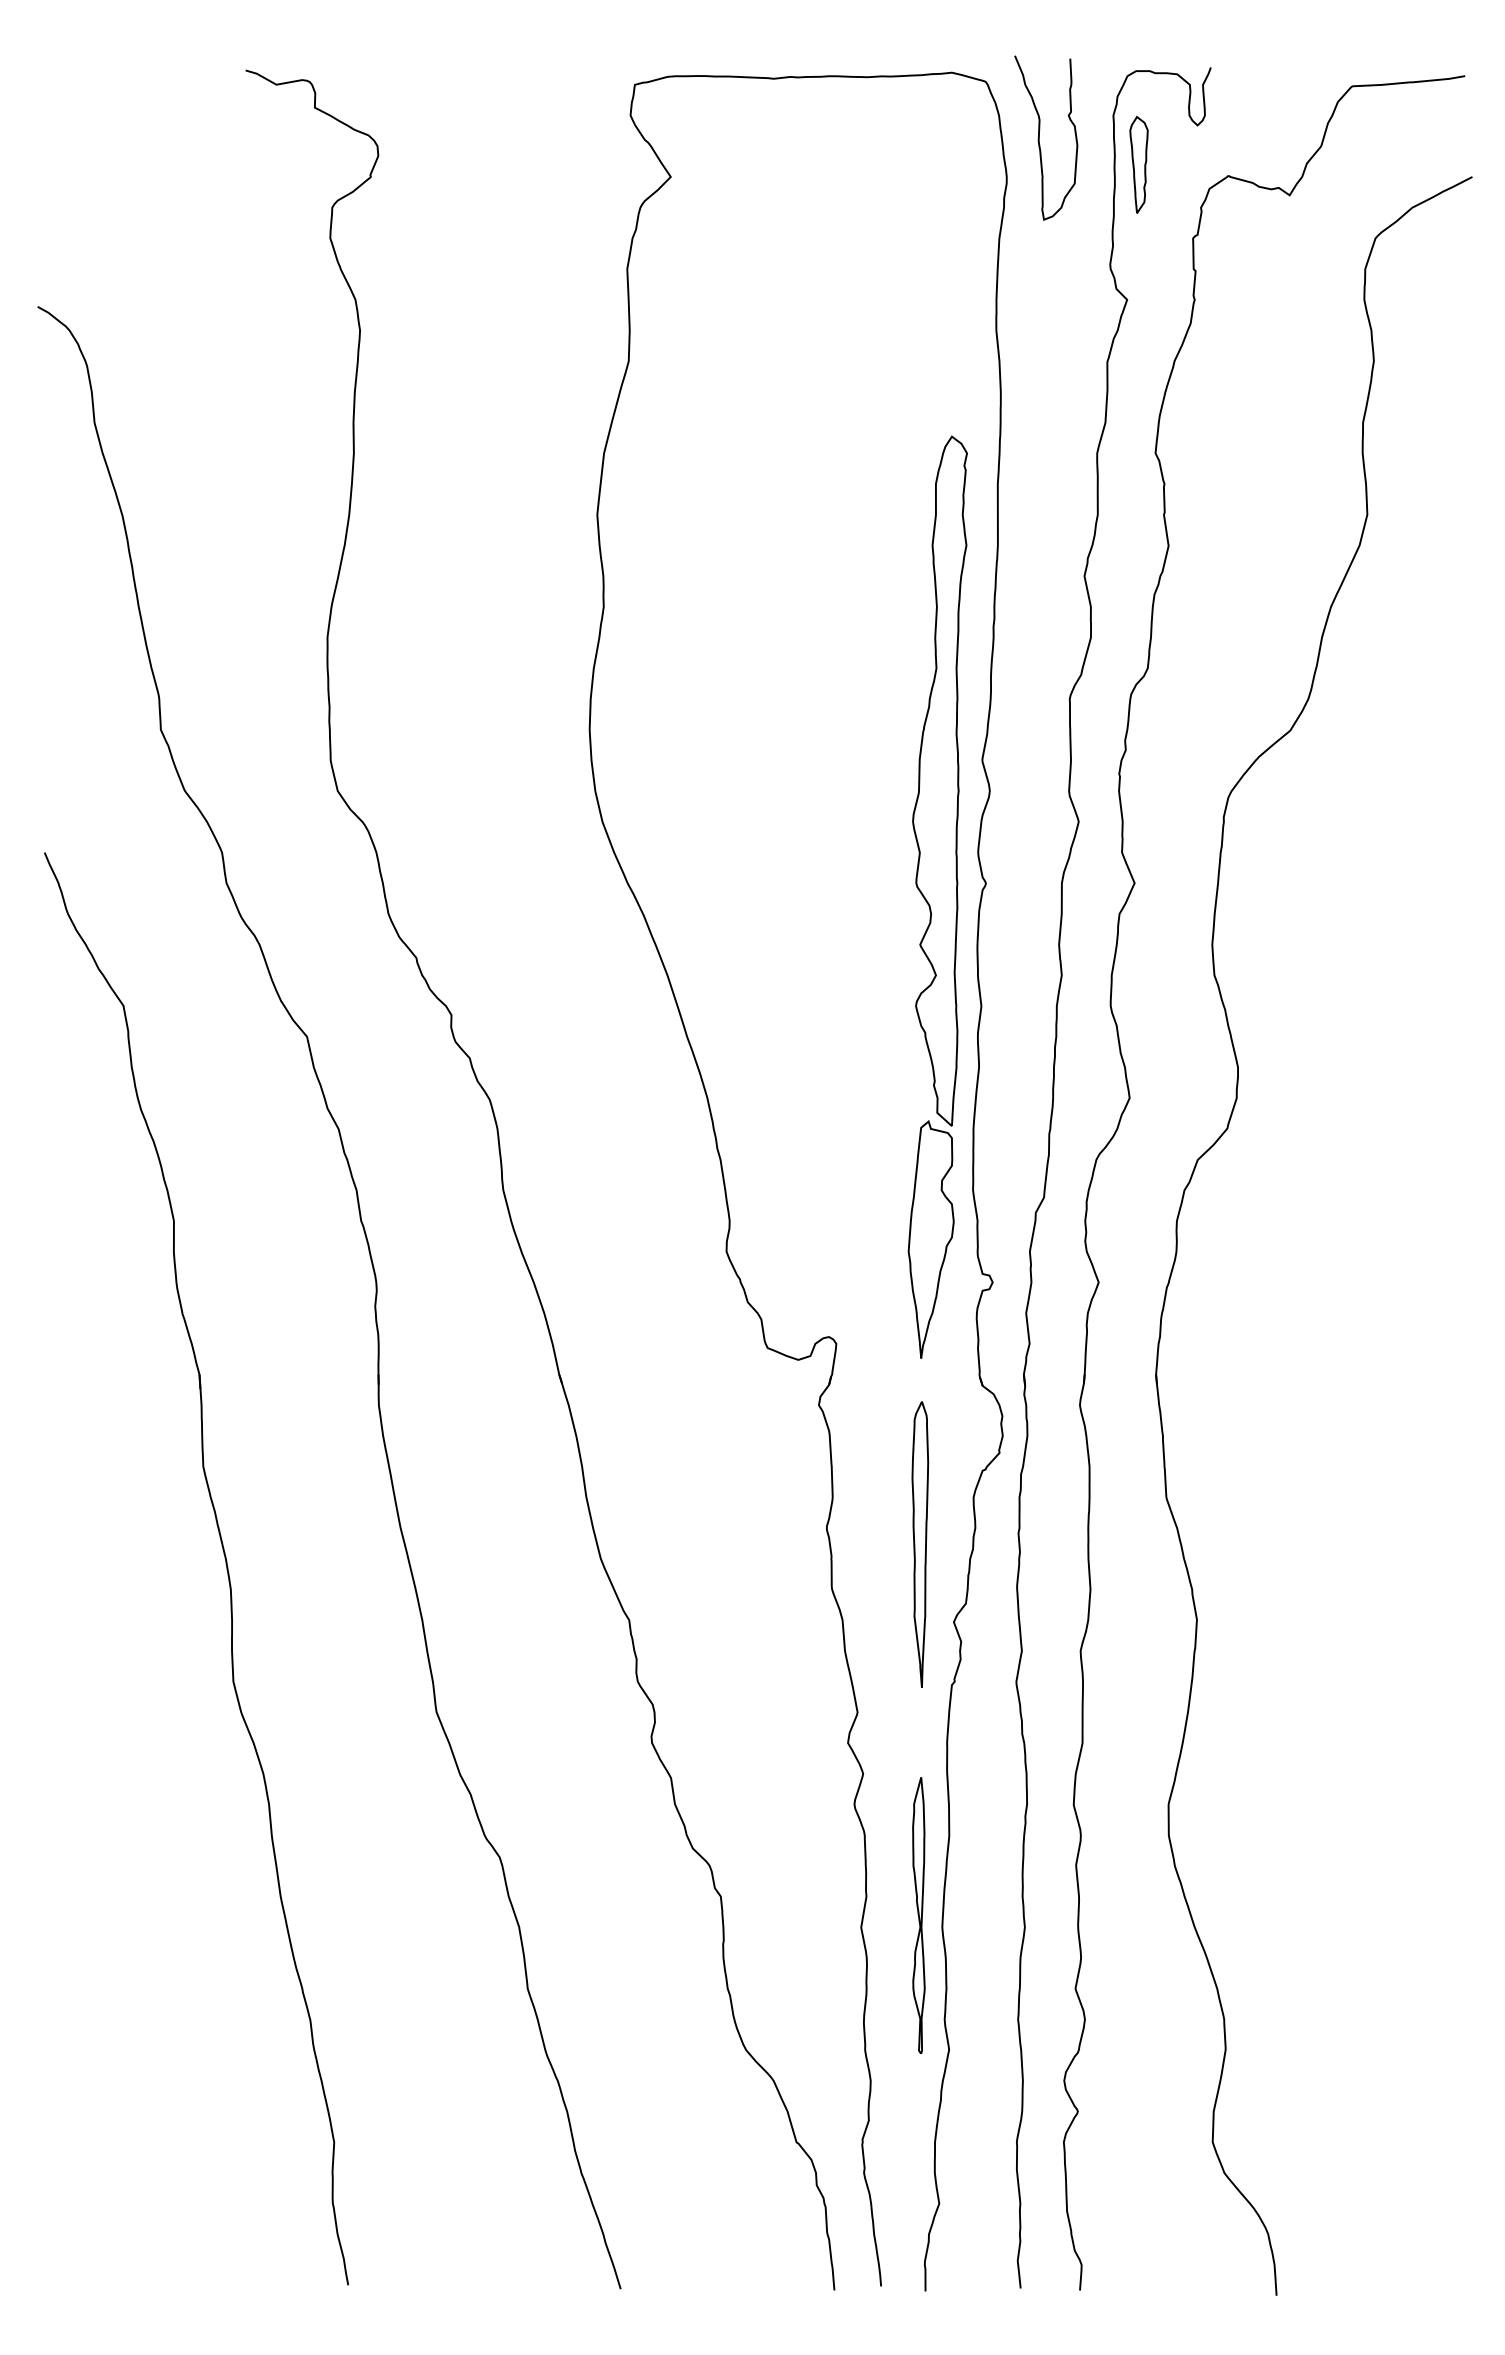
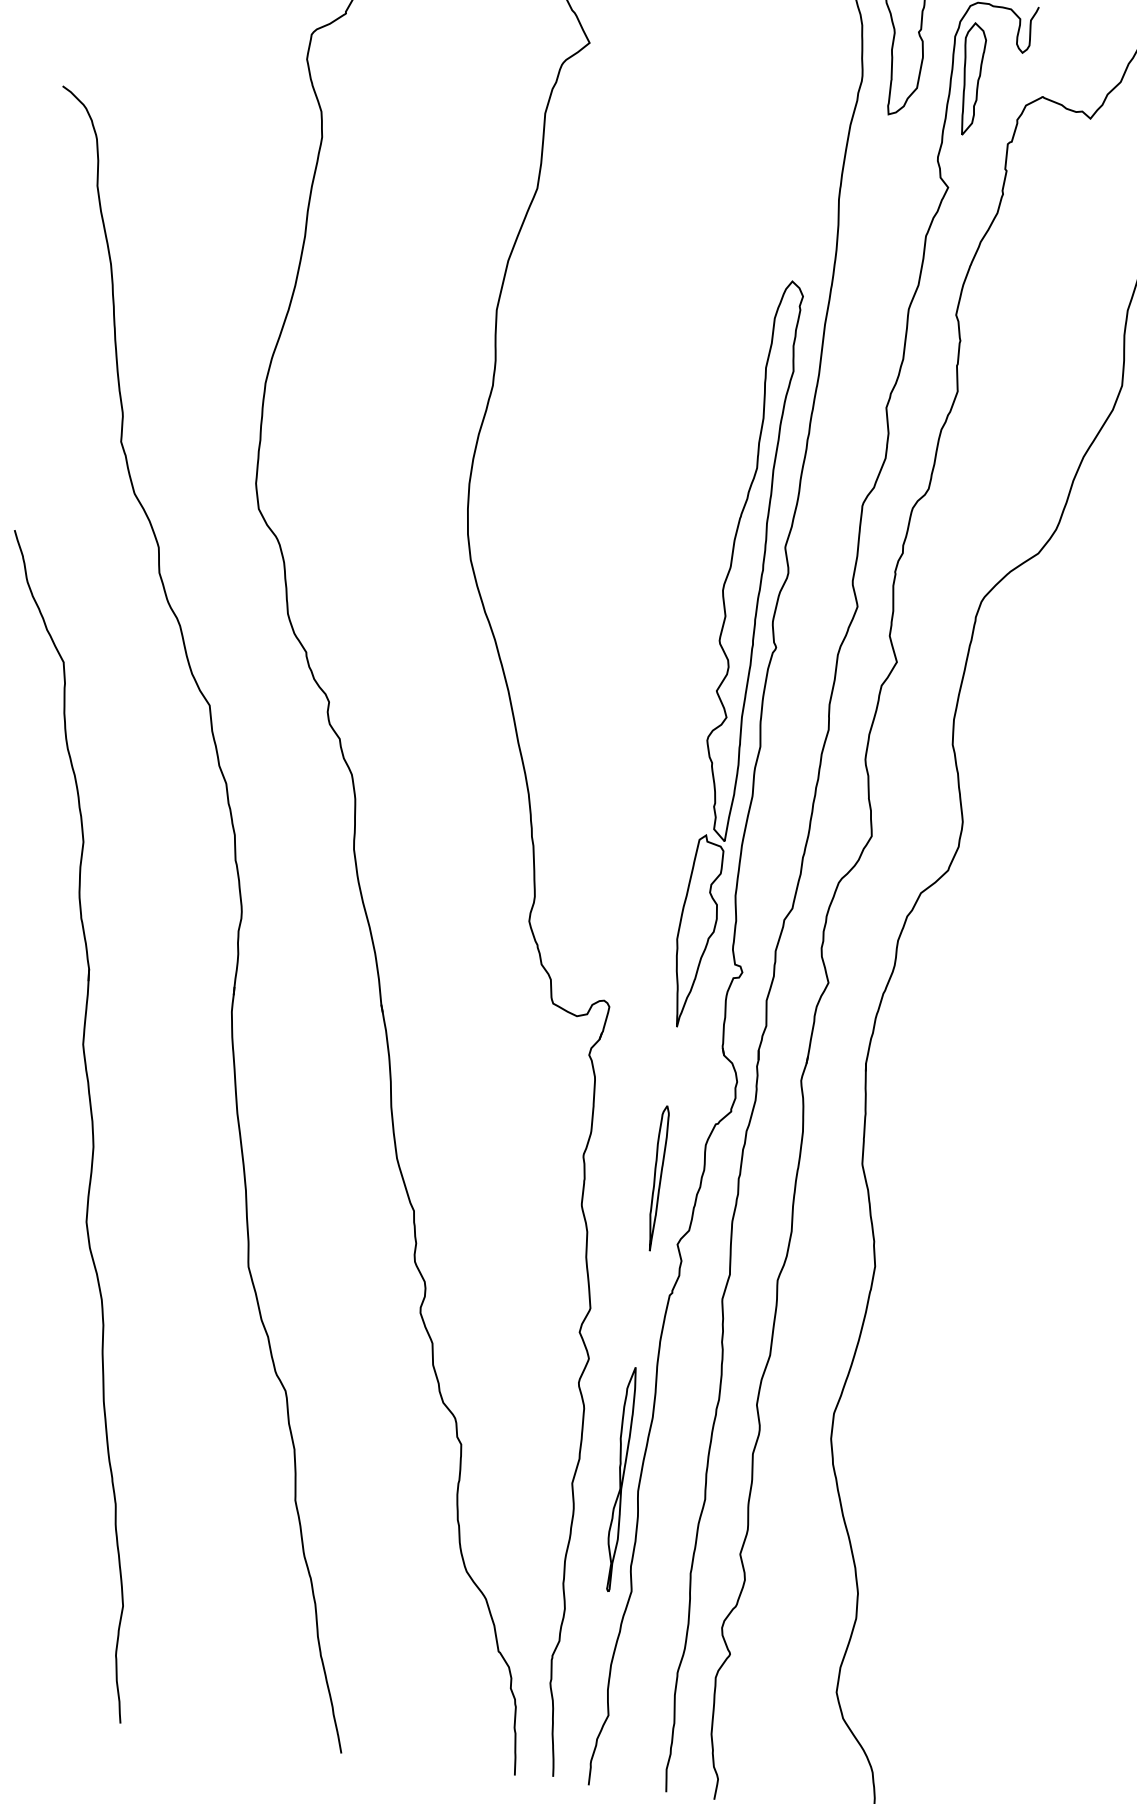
part: (1138, 164) -> (970, 78), size x1.43
part: (919, 1544) -> (657, 1178), size x0.62

